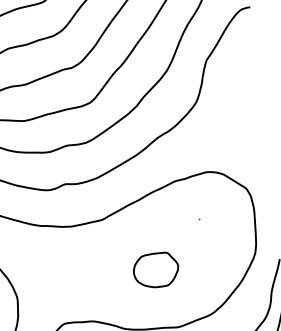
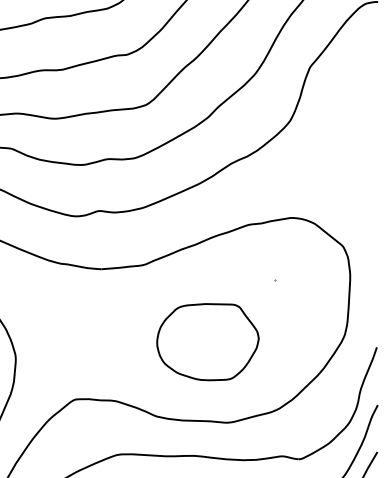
part: (155, 270) -> (207, 342), size x1.67

